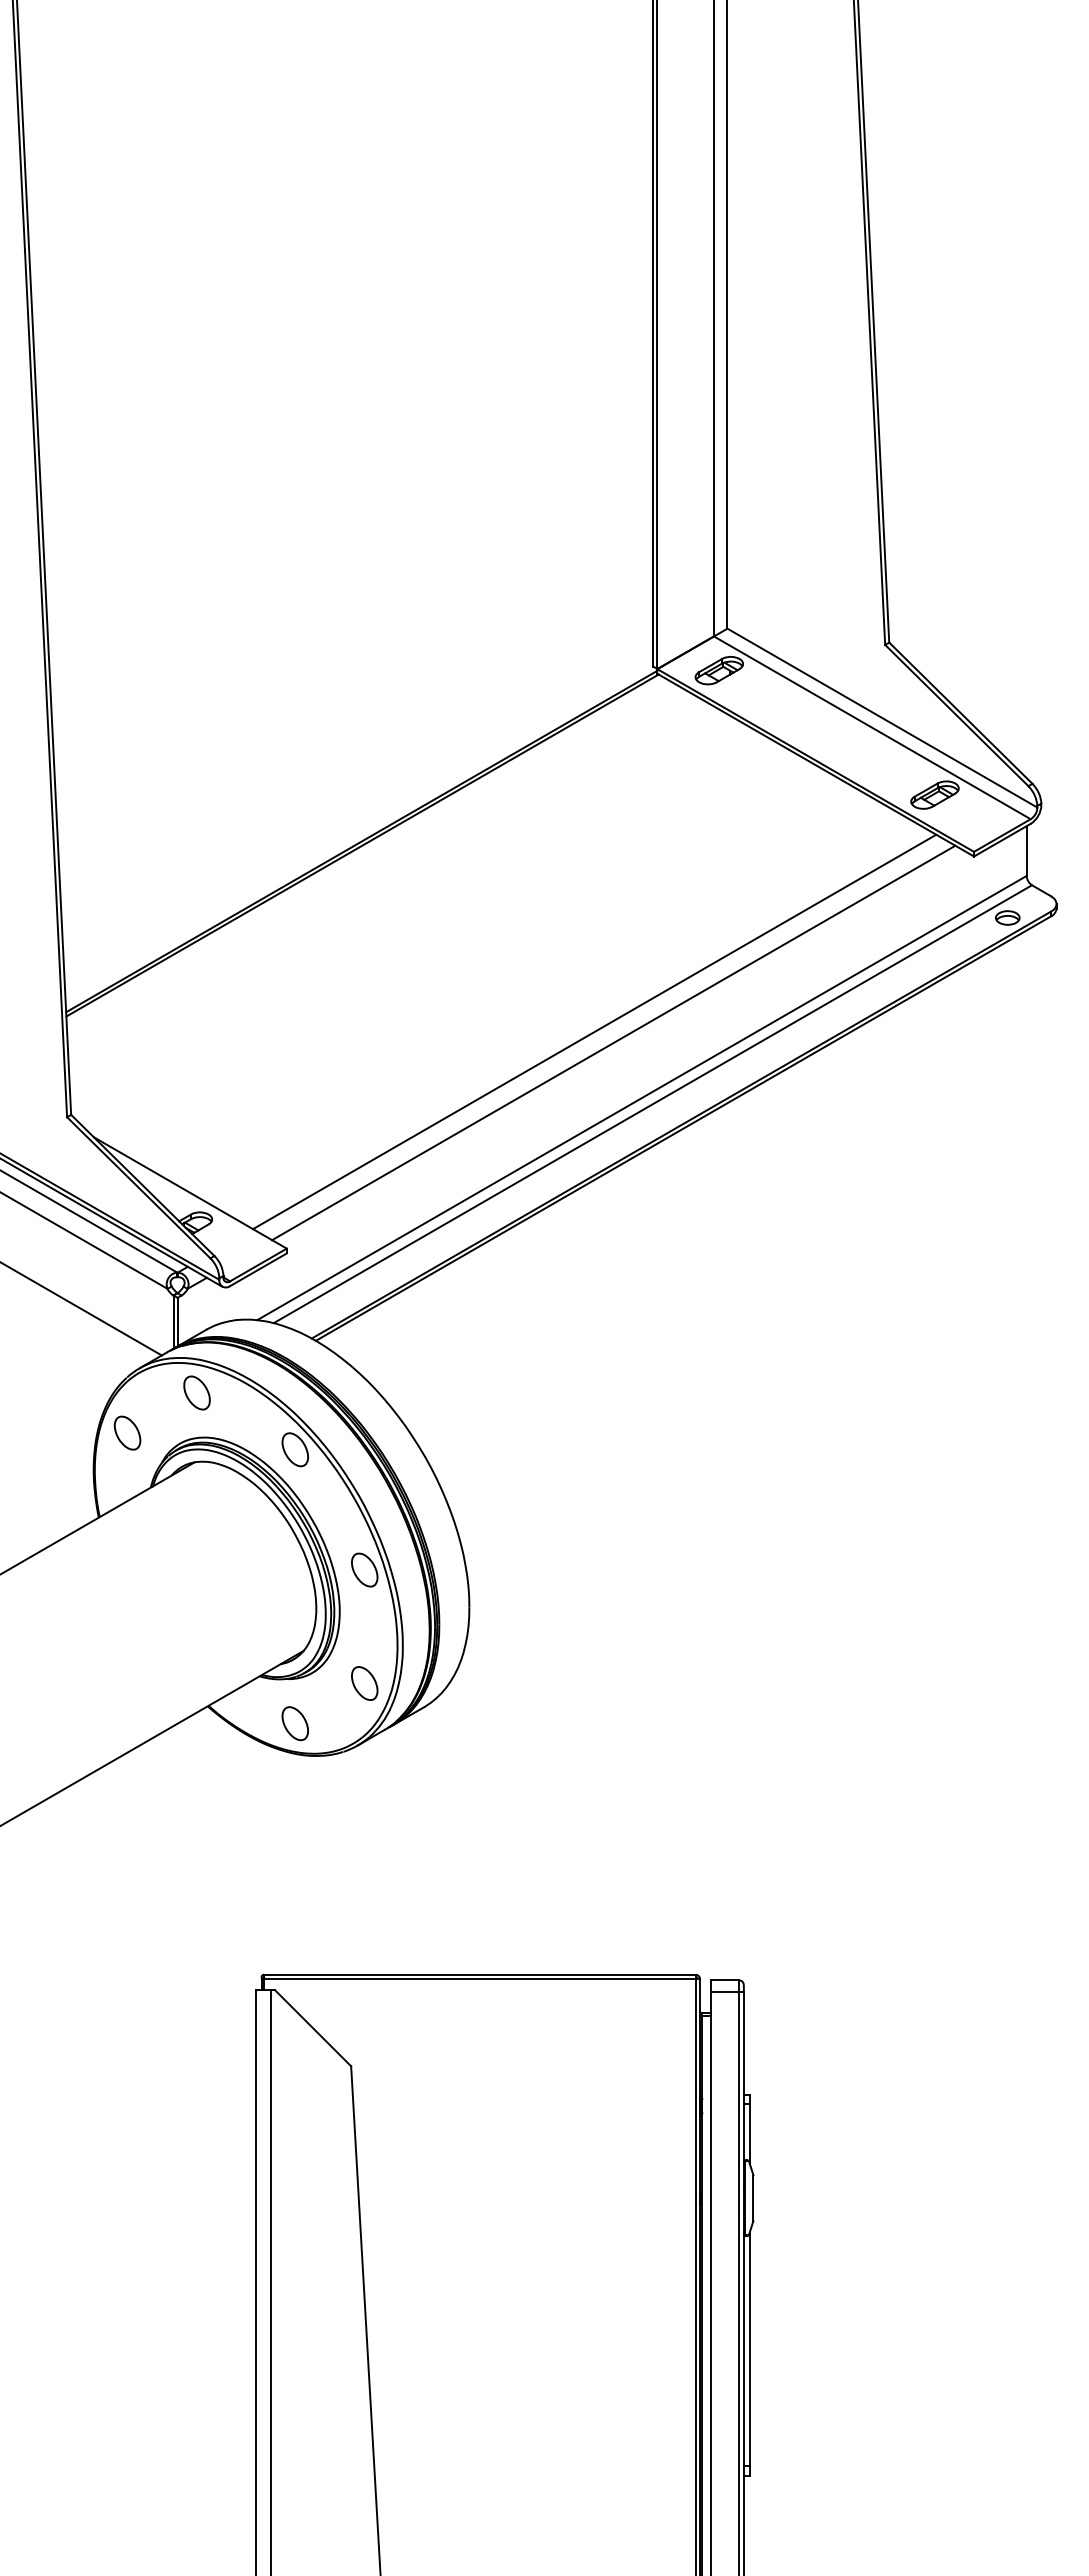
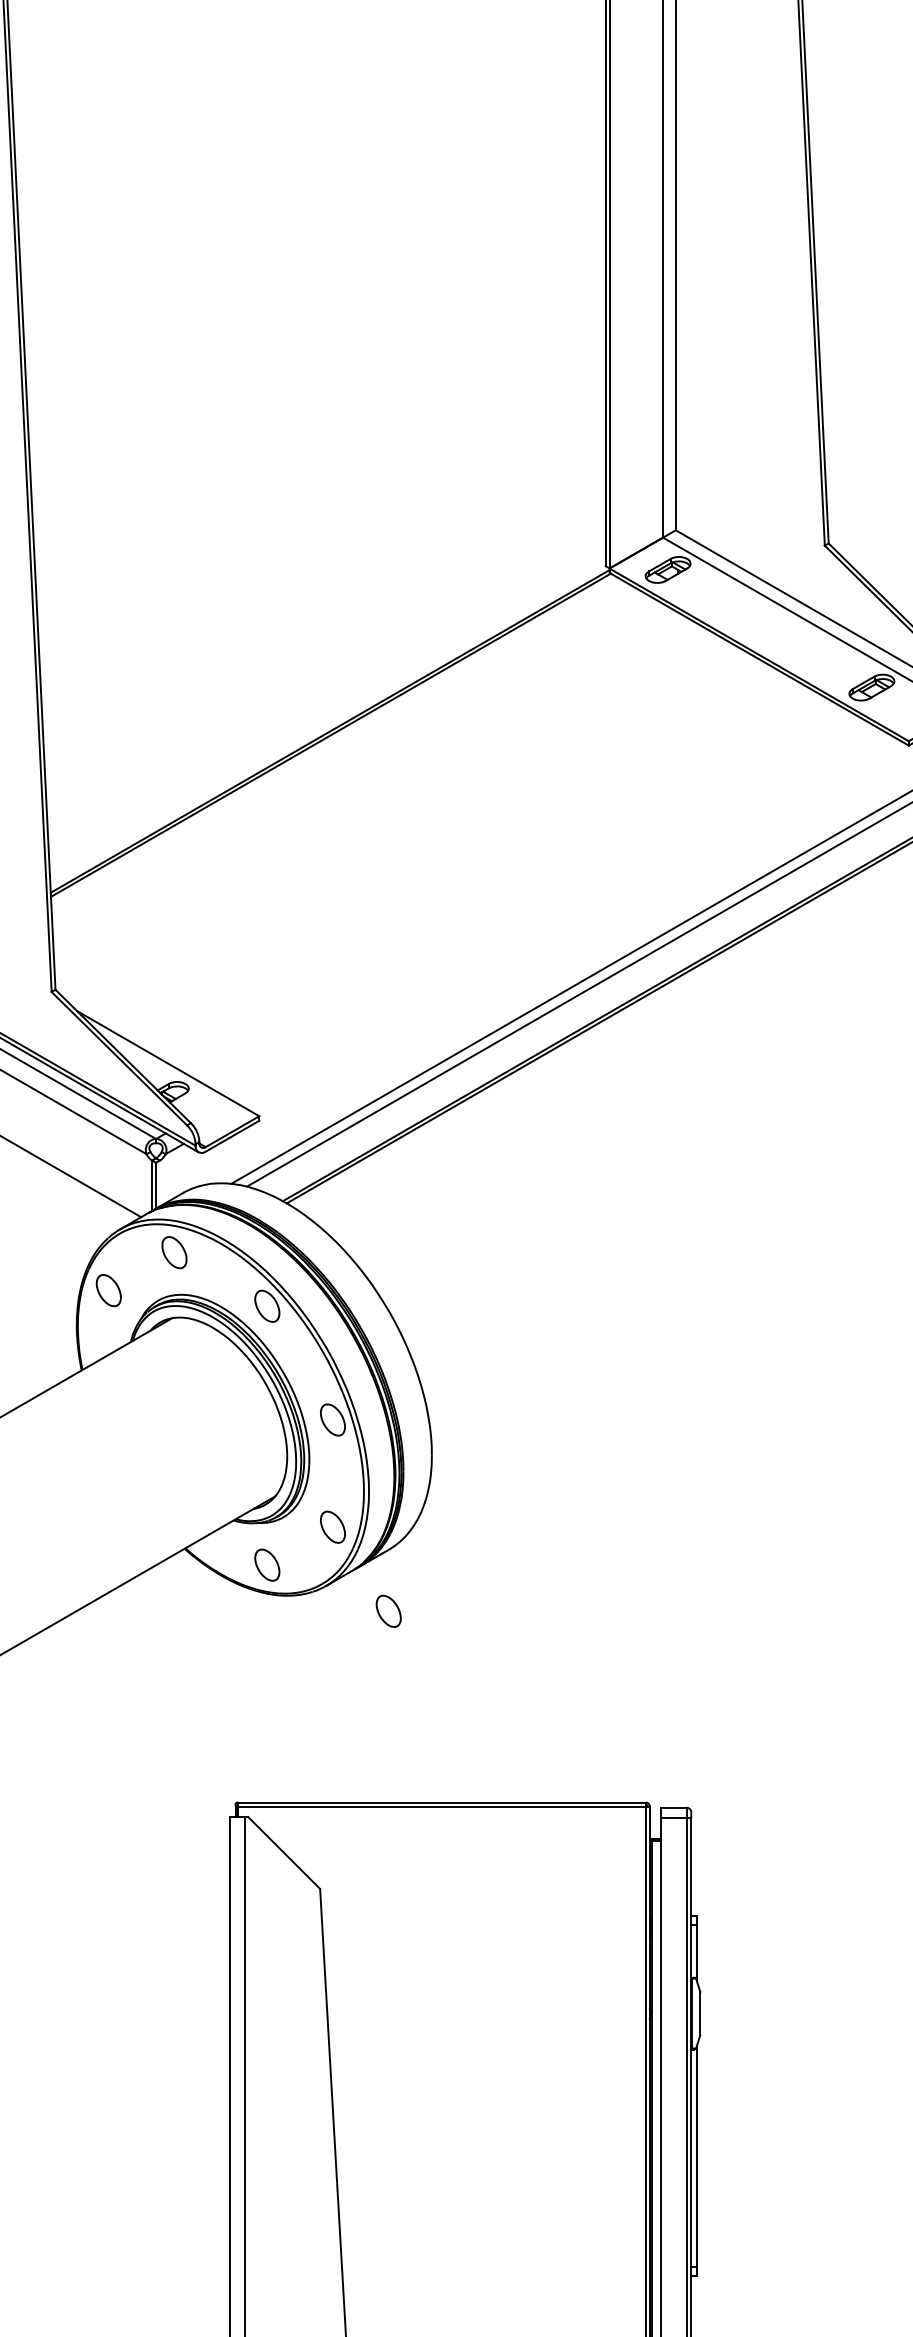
line: (594, 1031) -> (550, 911), removed
line: (613, 1042) -> (568, 921), removed
part: (423, 1772) -> (388, 1611), added

